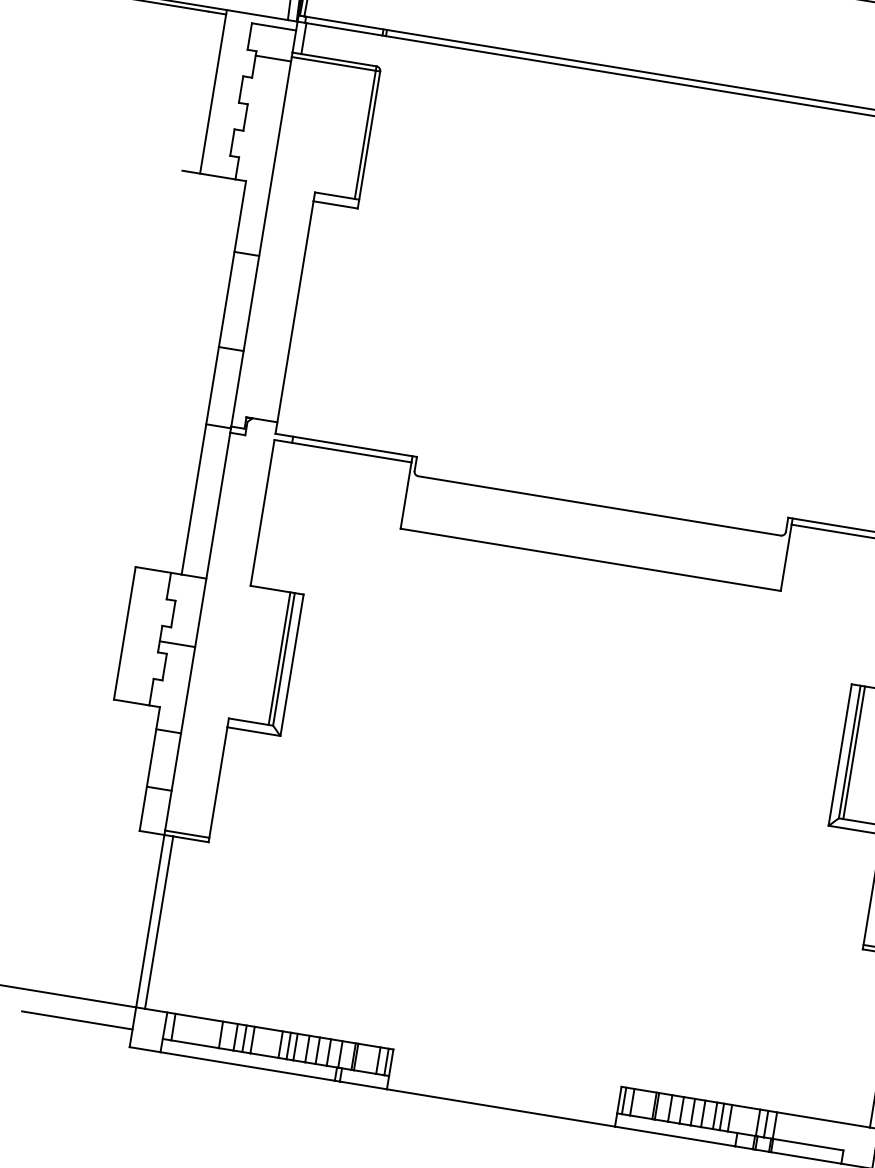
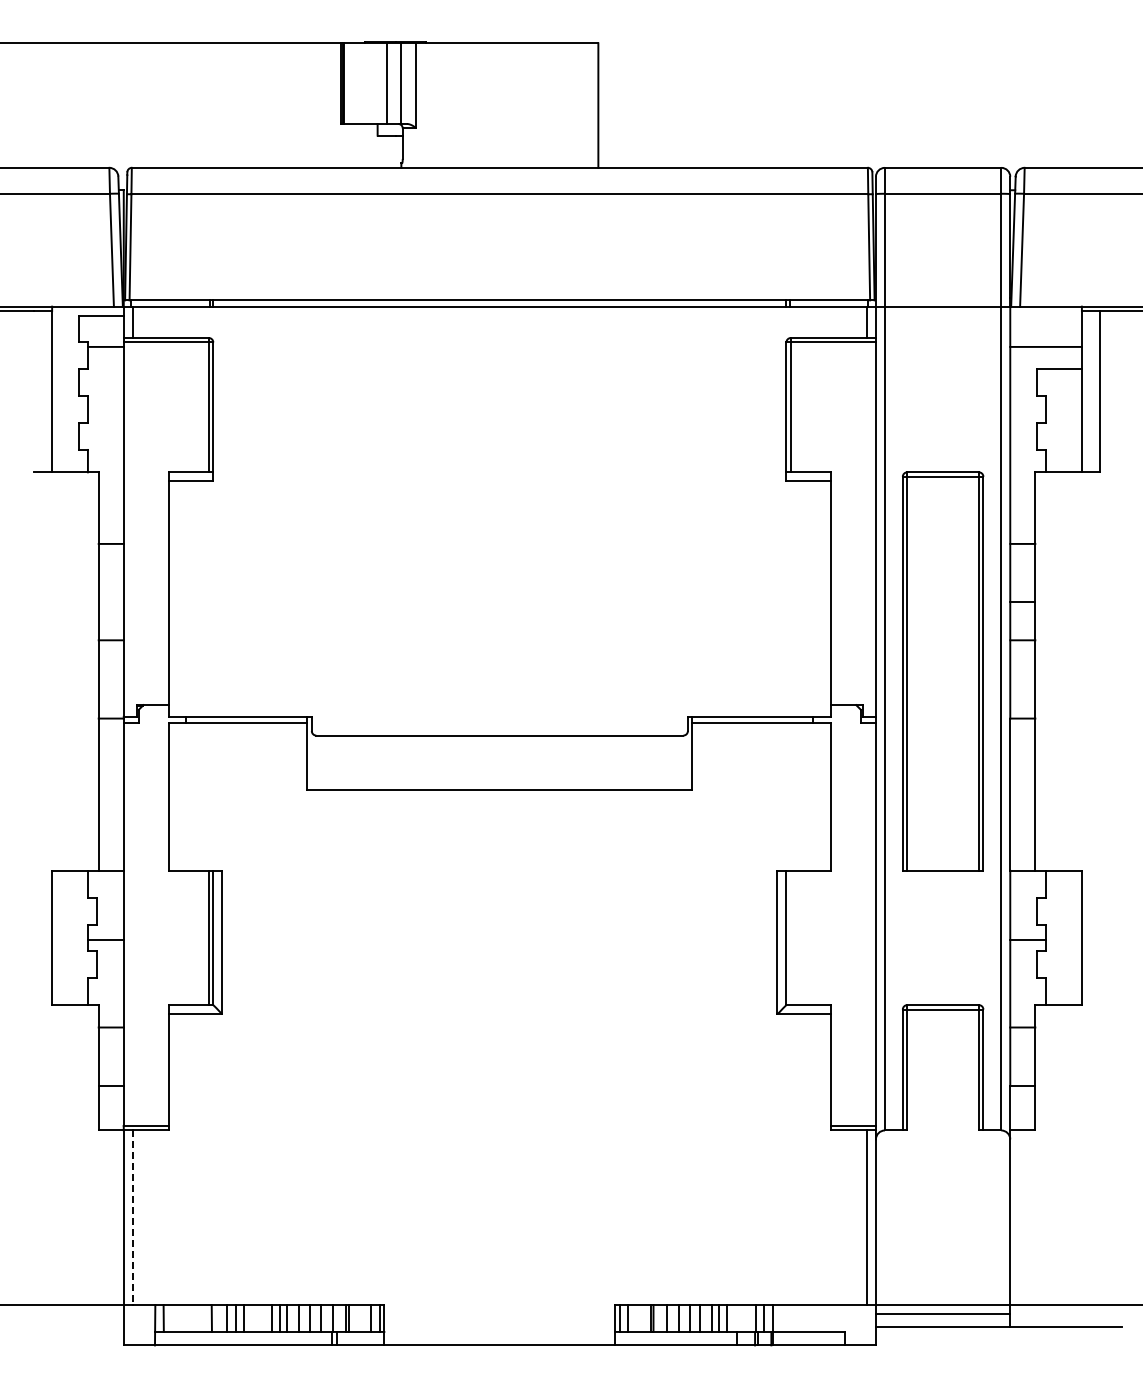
line: (853, 752) -> (790, 937), removed
line: (158, 923) -> (132, 1218), solid -> dashed
line: (77, 1020) -> (67, 1327), removed

